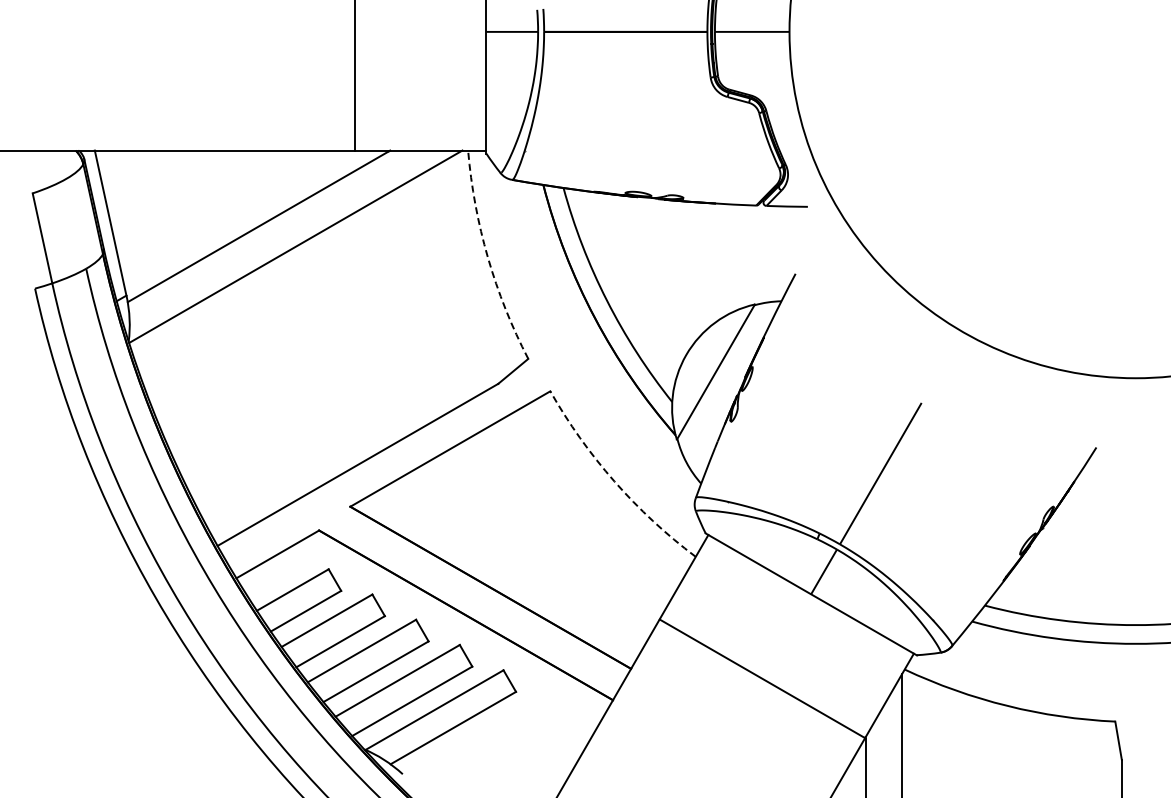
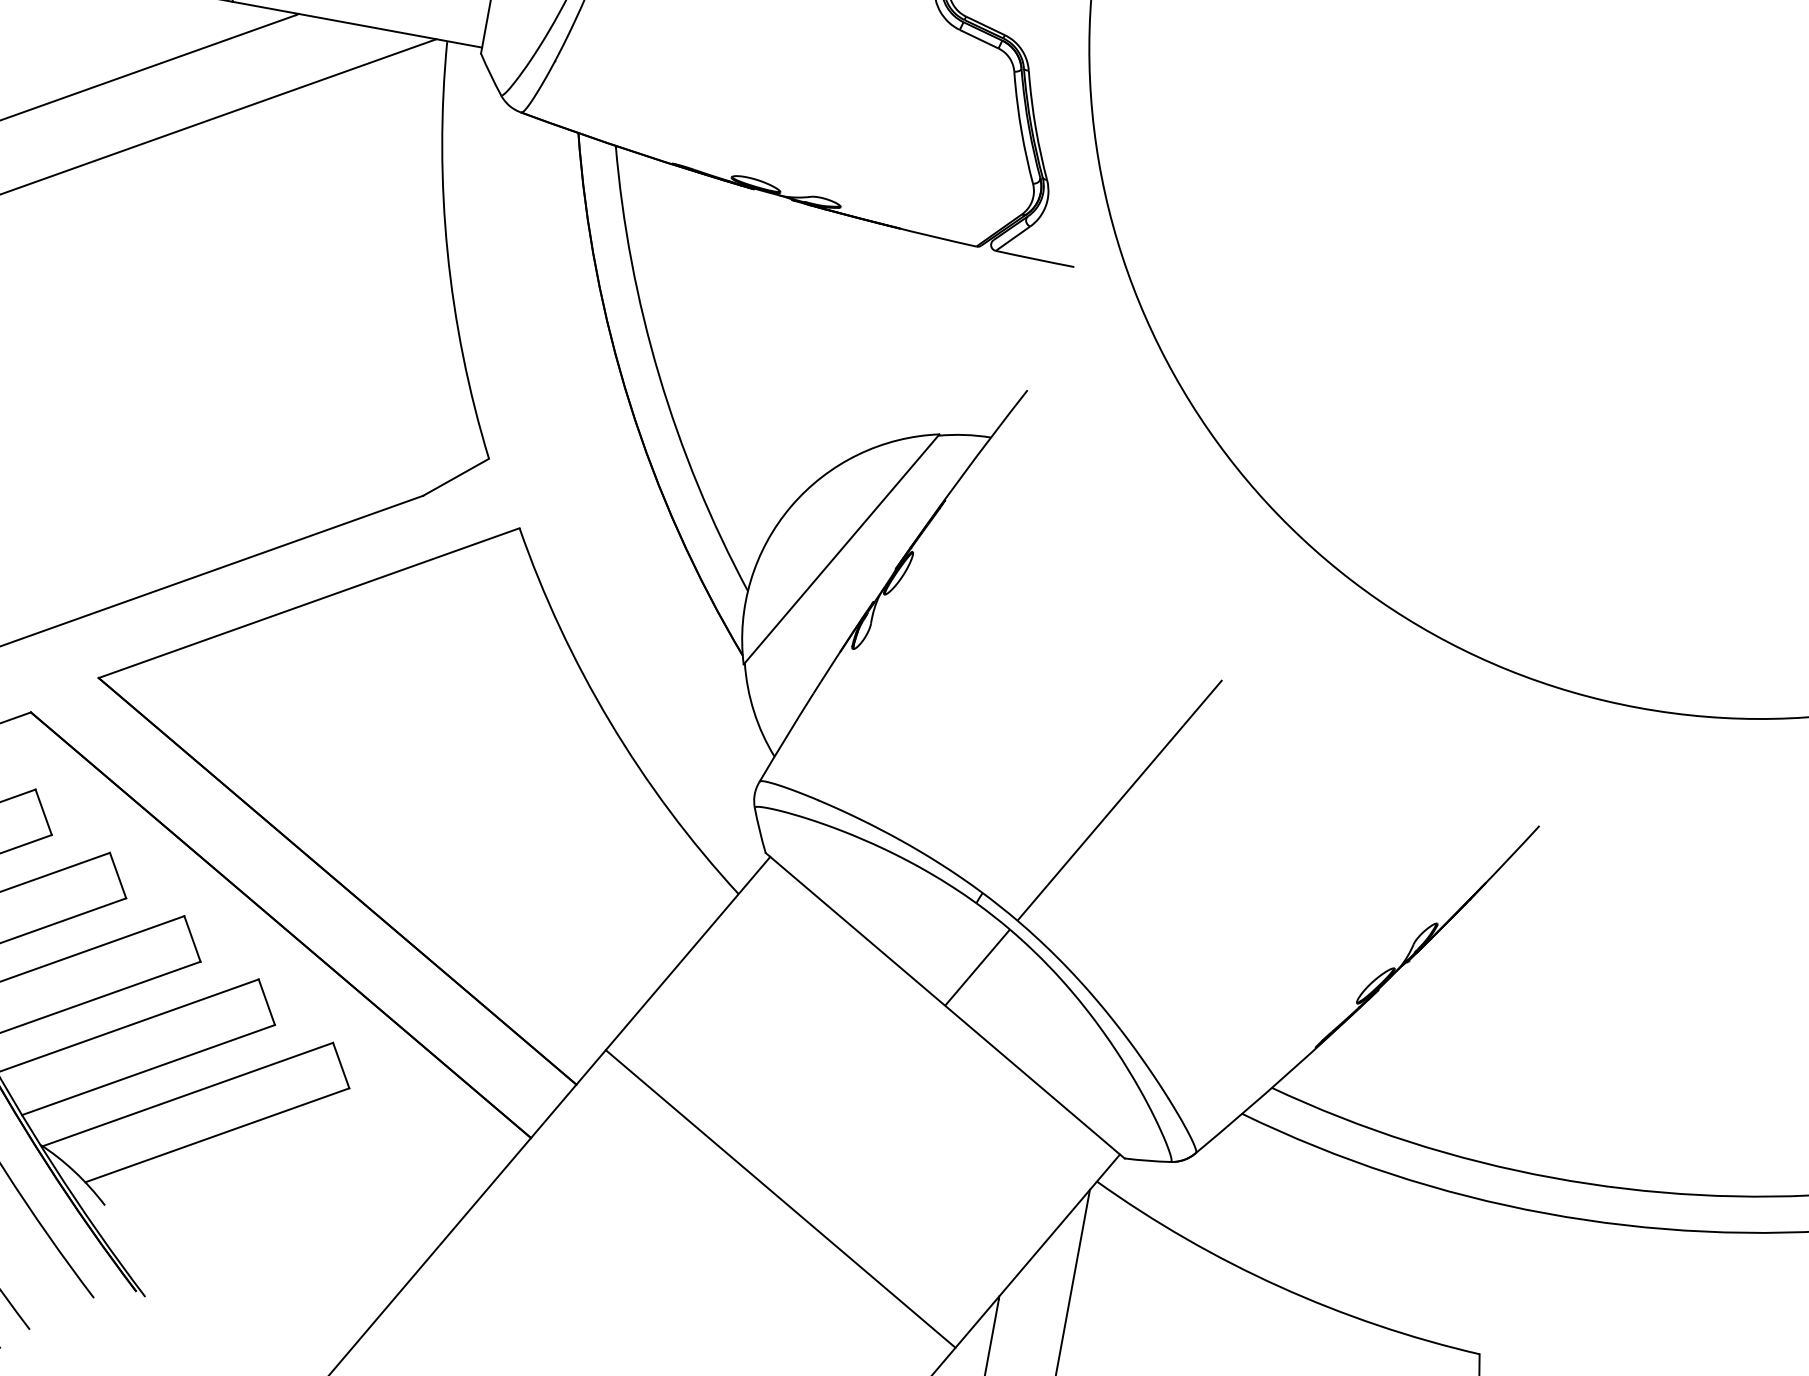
arc: (487, 257) -> (446, 251), dashed -> solid
arc: (614, 481) -> (610, 722), dashed -> solid
line: (762, 678) -> (780, 1198), moved

